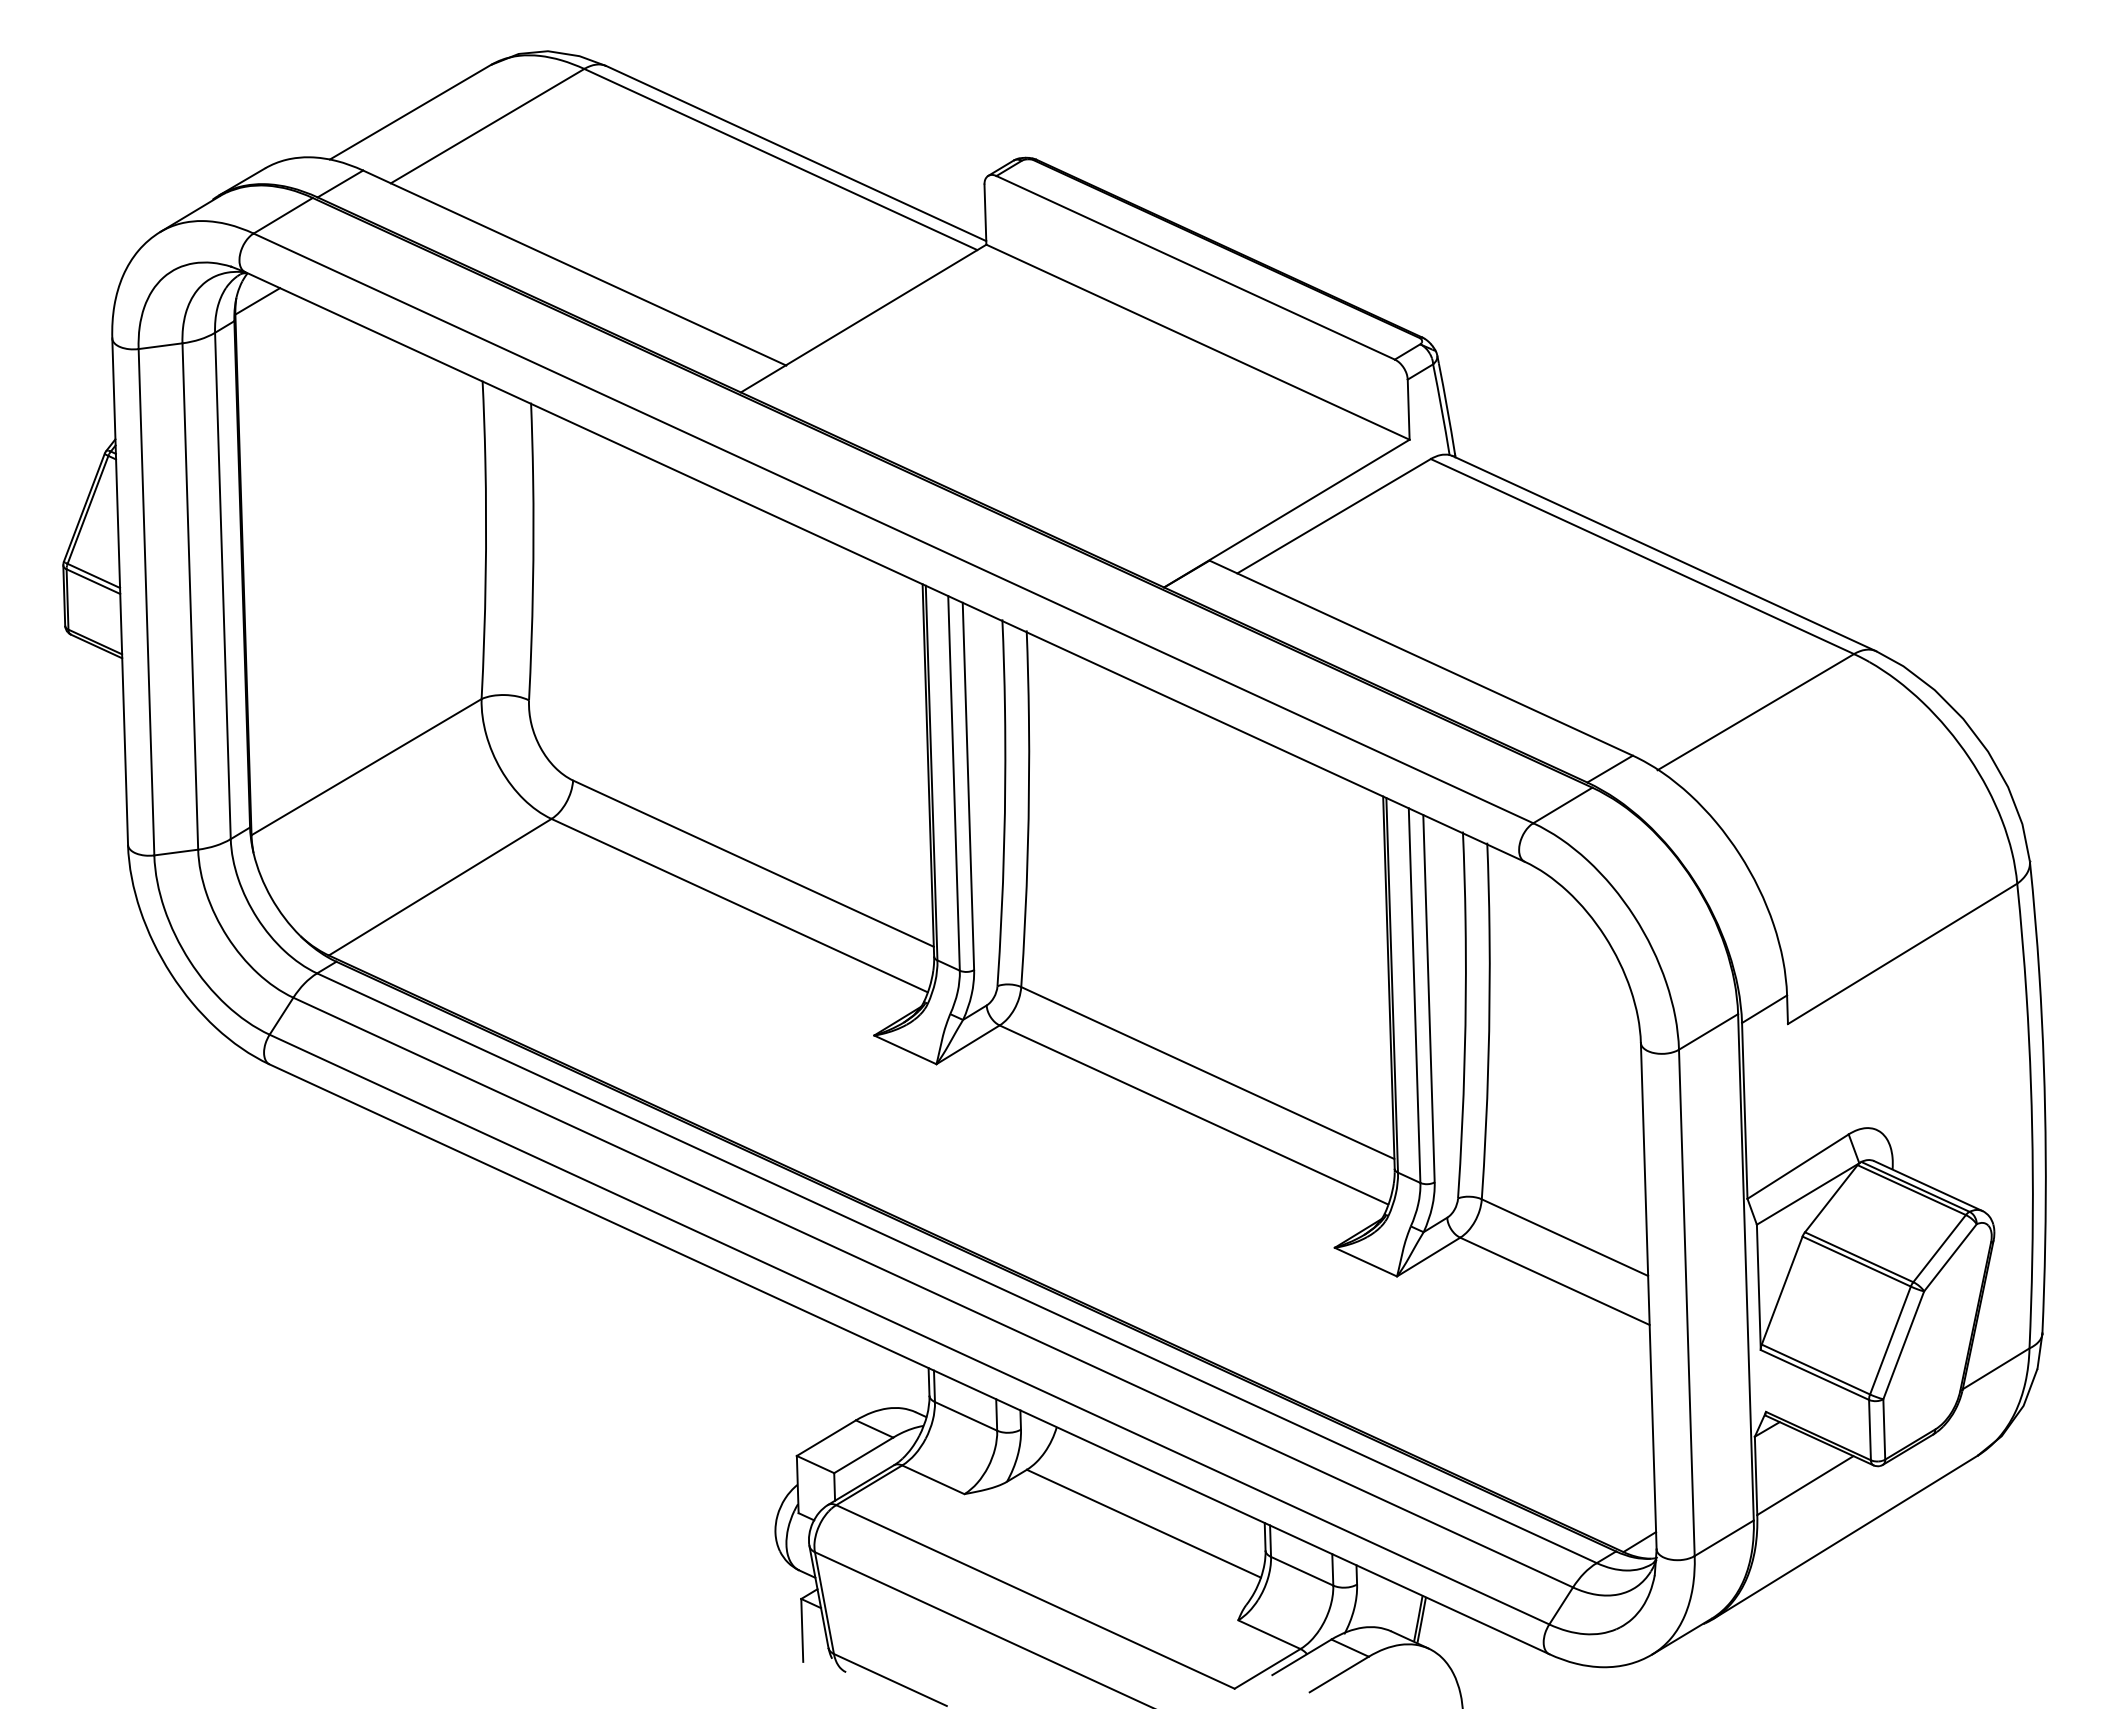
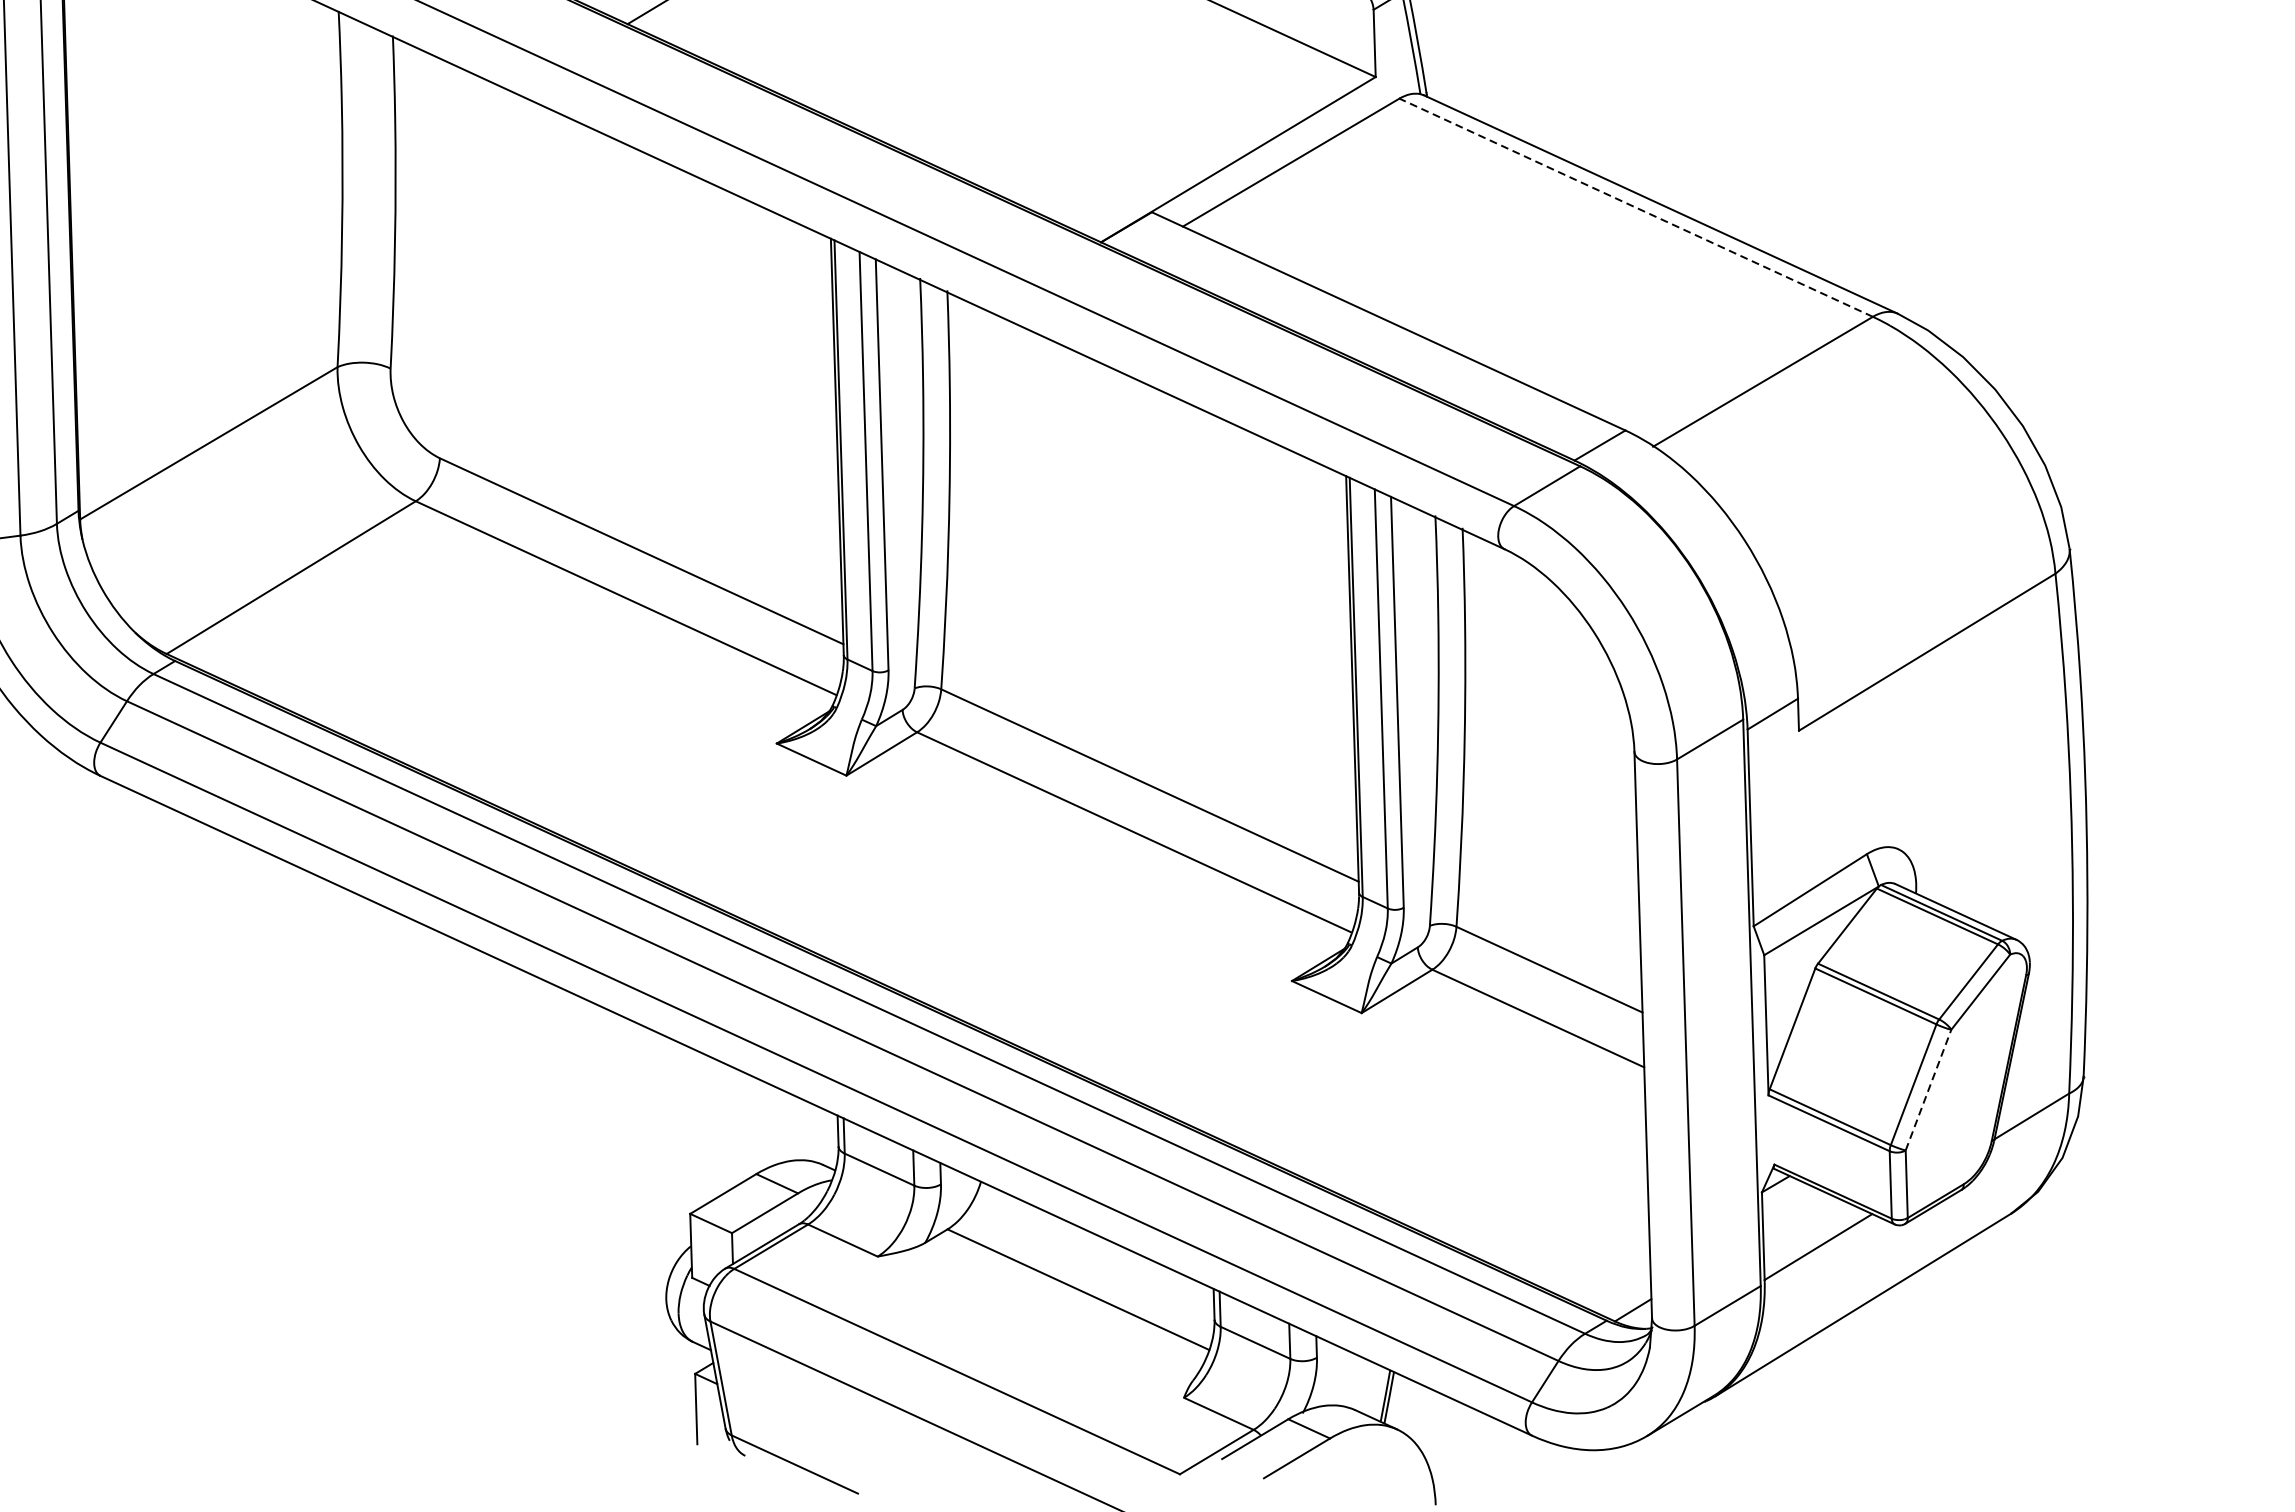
line: (1641, 556) -> (1635, 207), solid -> dashed
line: (1903, 1345) -> (1928, 1090), solid -> dashed

